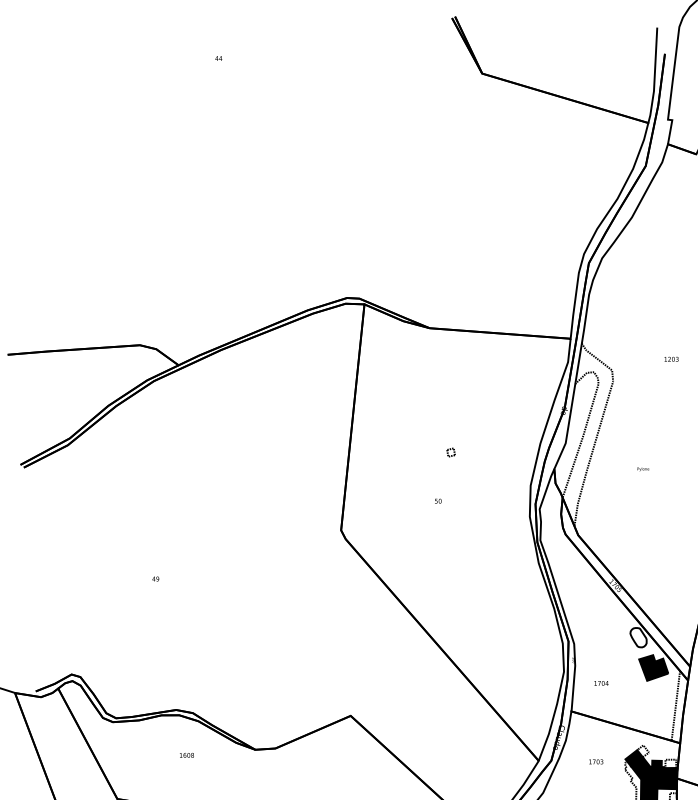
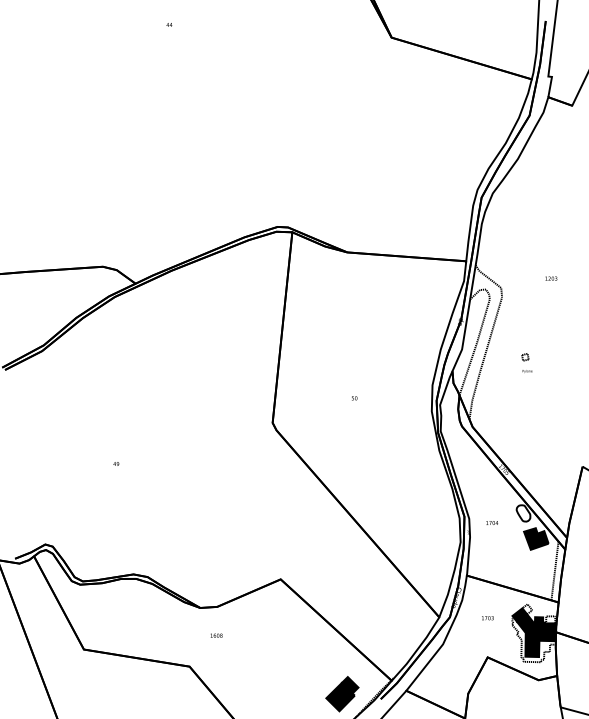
part: (451, 452) -> (525, 357), moved
text: (600, 682) -> (491, 522), moved
text: (186, 755) -> (216, 635), moved

